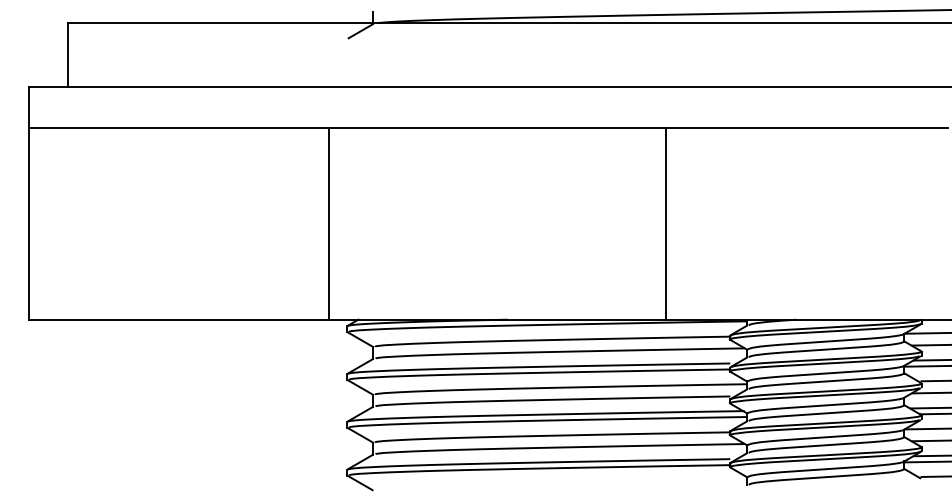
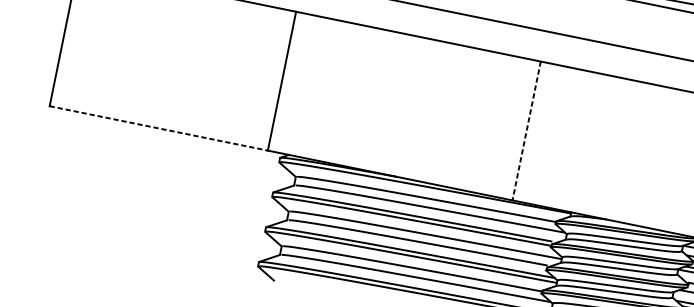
line: (666, 224) -> (526, 131), solid -> dashed
line: (179, 319) -> (159, 128), solid -> dashed

